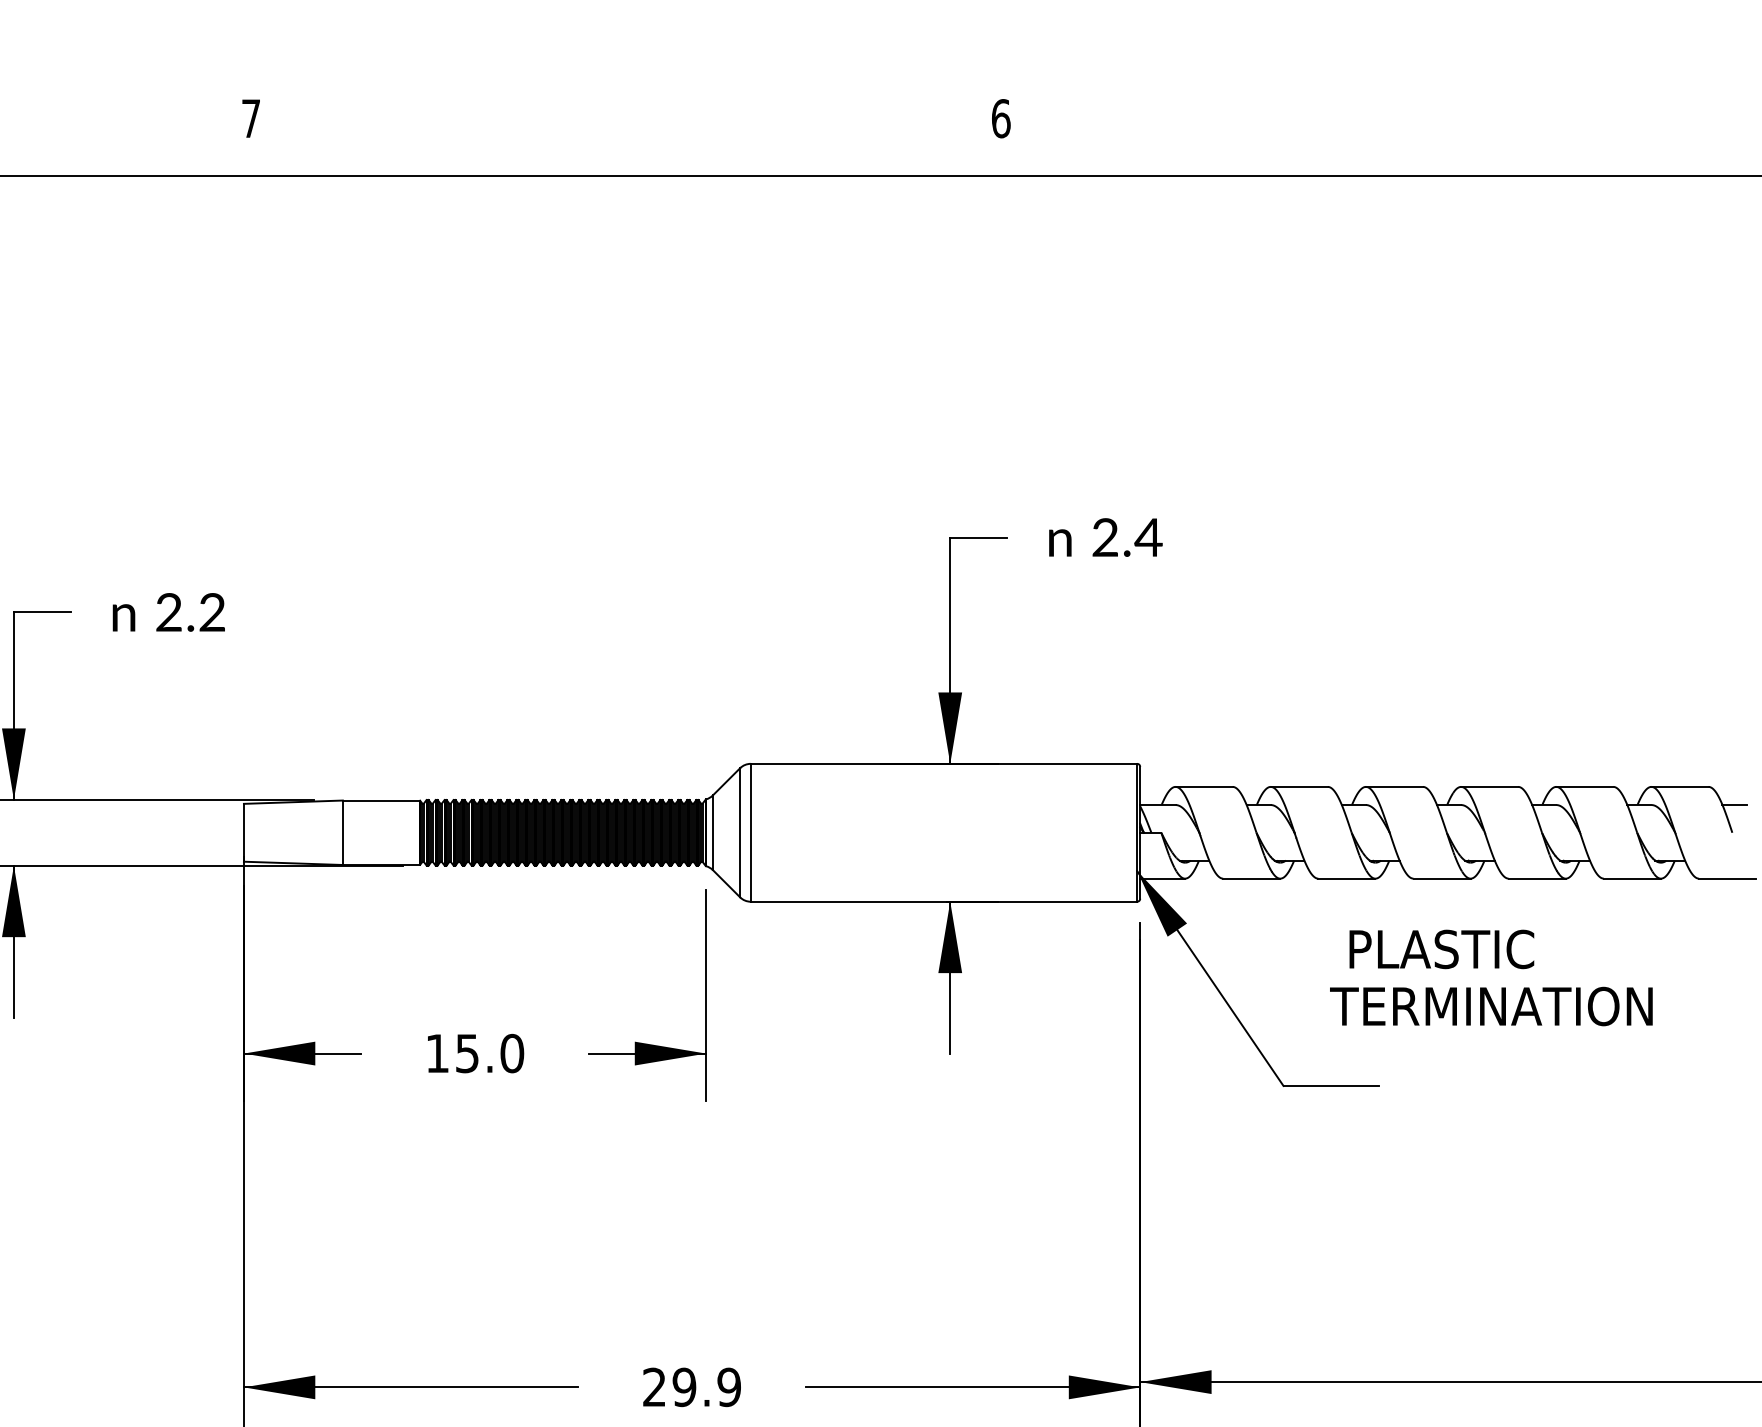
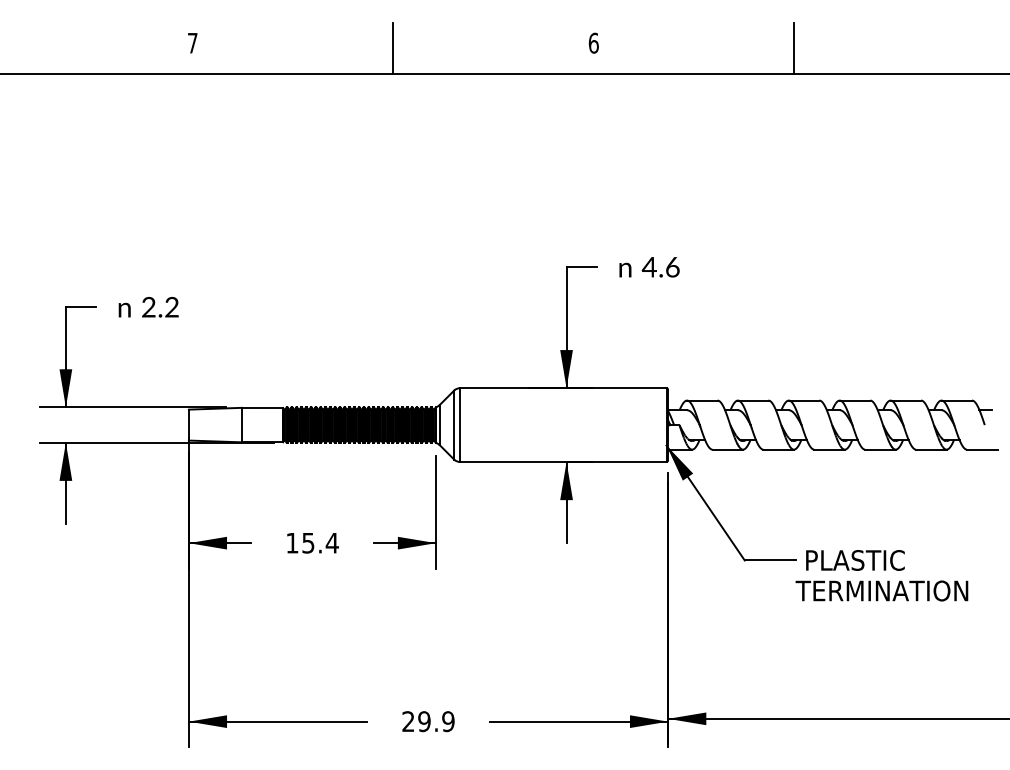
line: (626, 126) -> (393, 47), added
line: (1376, 126) -> (794, 47), added
text: (1125, 536) -> (660, 266), 2.4 -> 4.6
text: (1490, 977) -> (881, 575), moved
text: (510, 1052) -> (331, 542), 15.0 -> 15.4

